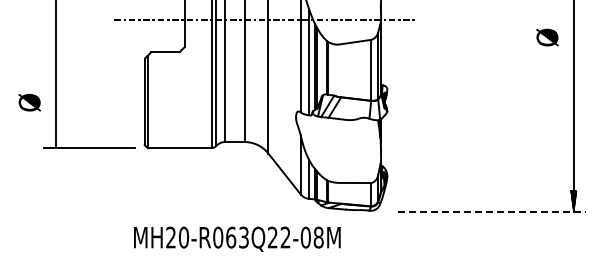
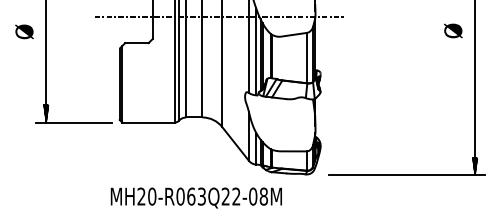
text: (29, 102) -> (24, 31), moved
hatch: (55, 136) -> (45, 112), added
line: (492, 211) -> (407, 174), dashed -> solid

